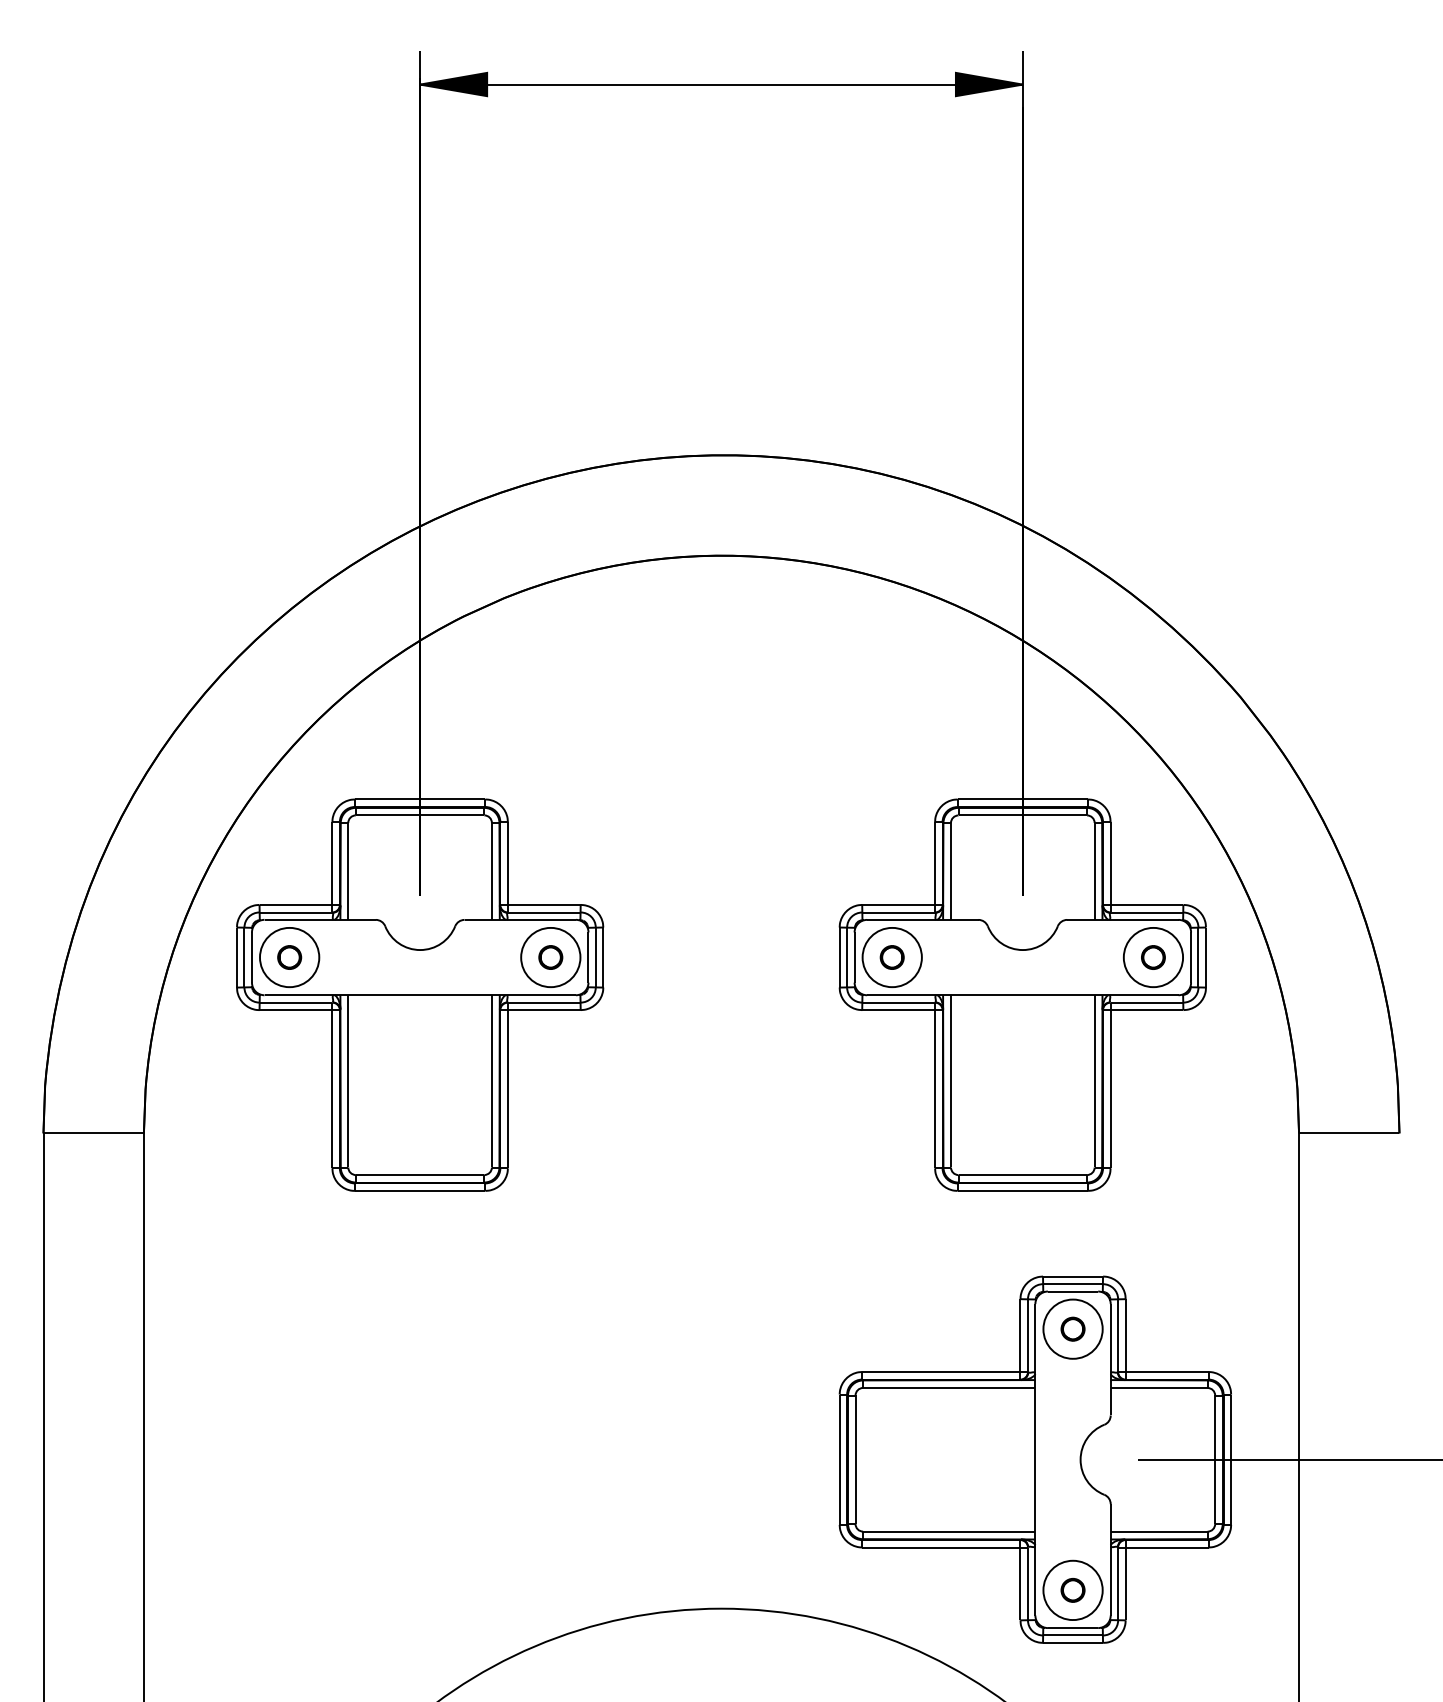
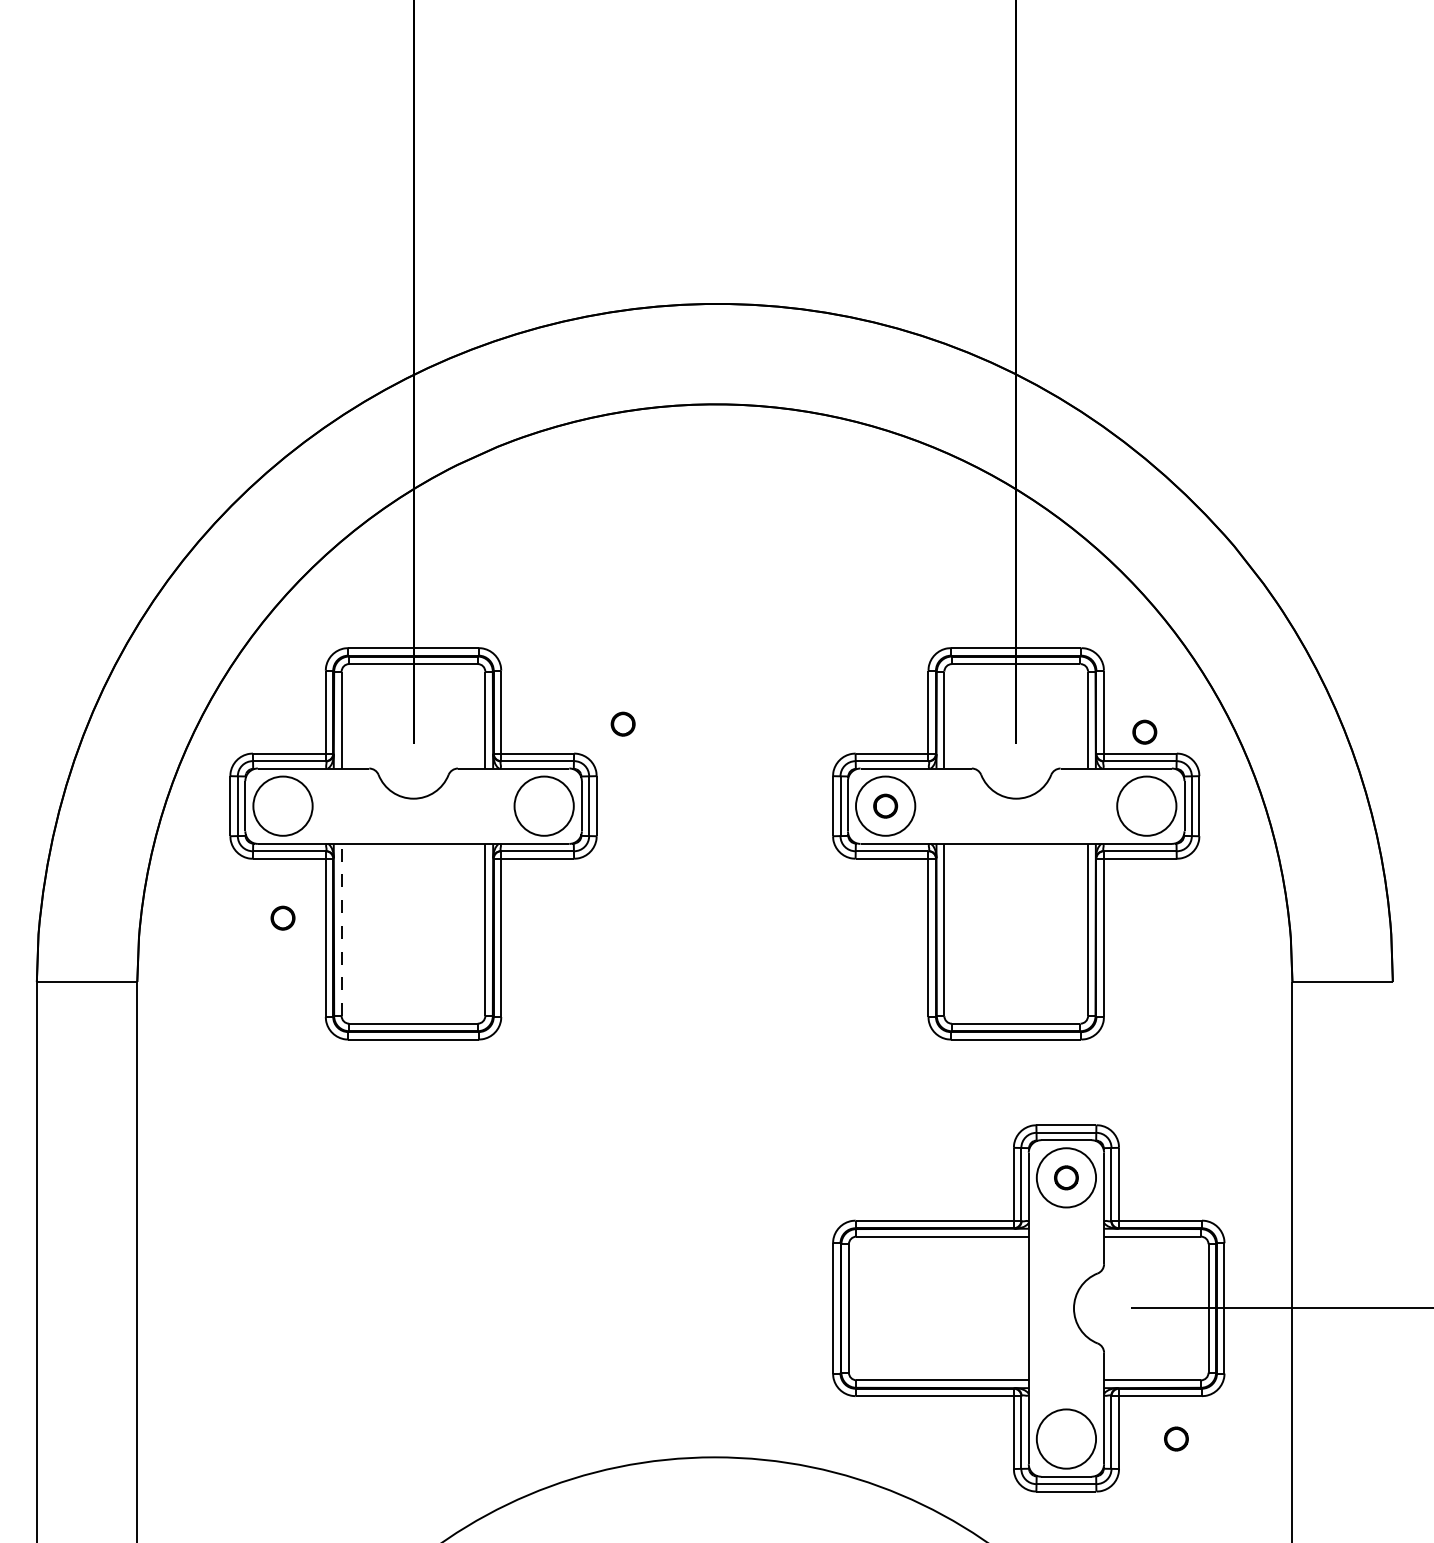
part: (289, 957) -> (282, 918), moved
part: (550, 957) -> (622, 724), moved
part: (1153, 957) -> (1144, 732), moved
line: (348, 1080) -> (341, 929), solid -> dashed
part: (1072, 1590) -> (1175, 1439), moved

